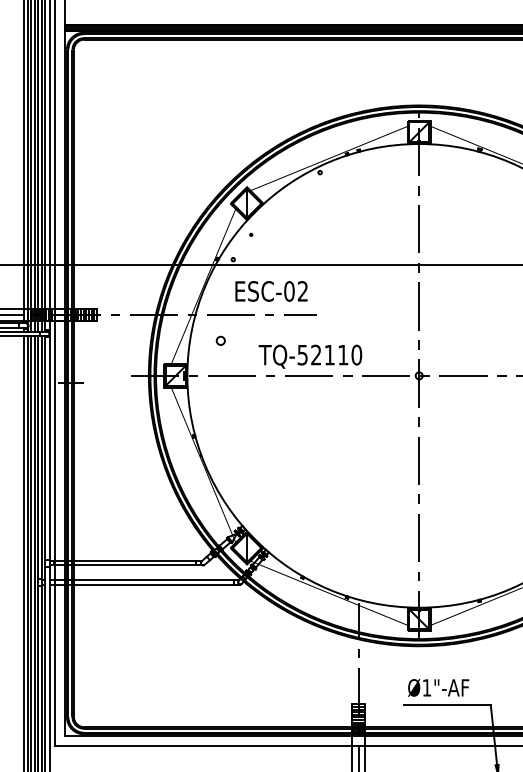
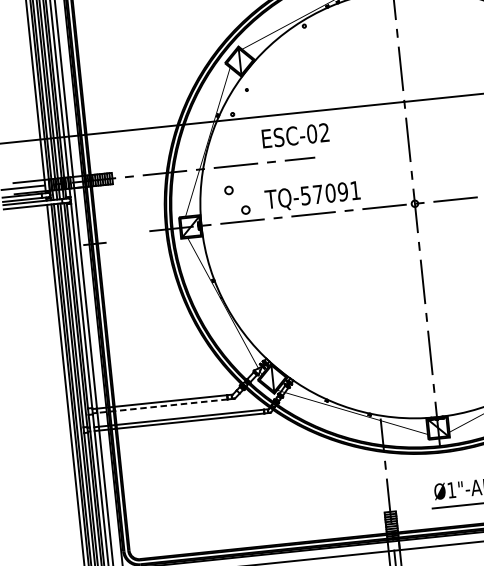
text: (271, 291) -> (295, 135), moved
text: (336, 354) -> (336, 192), TQ-52110 -> TQ-57091
circle: (236, 363) -> (245, 209), added
line: (125, 565) -> (162, 406), solid -> dashed

